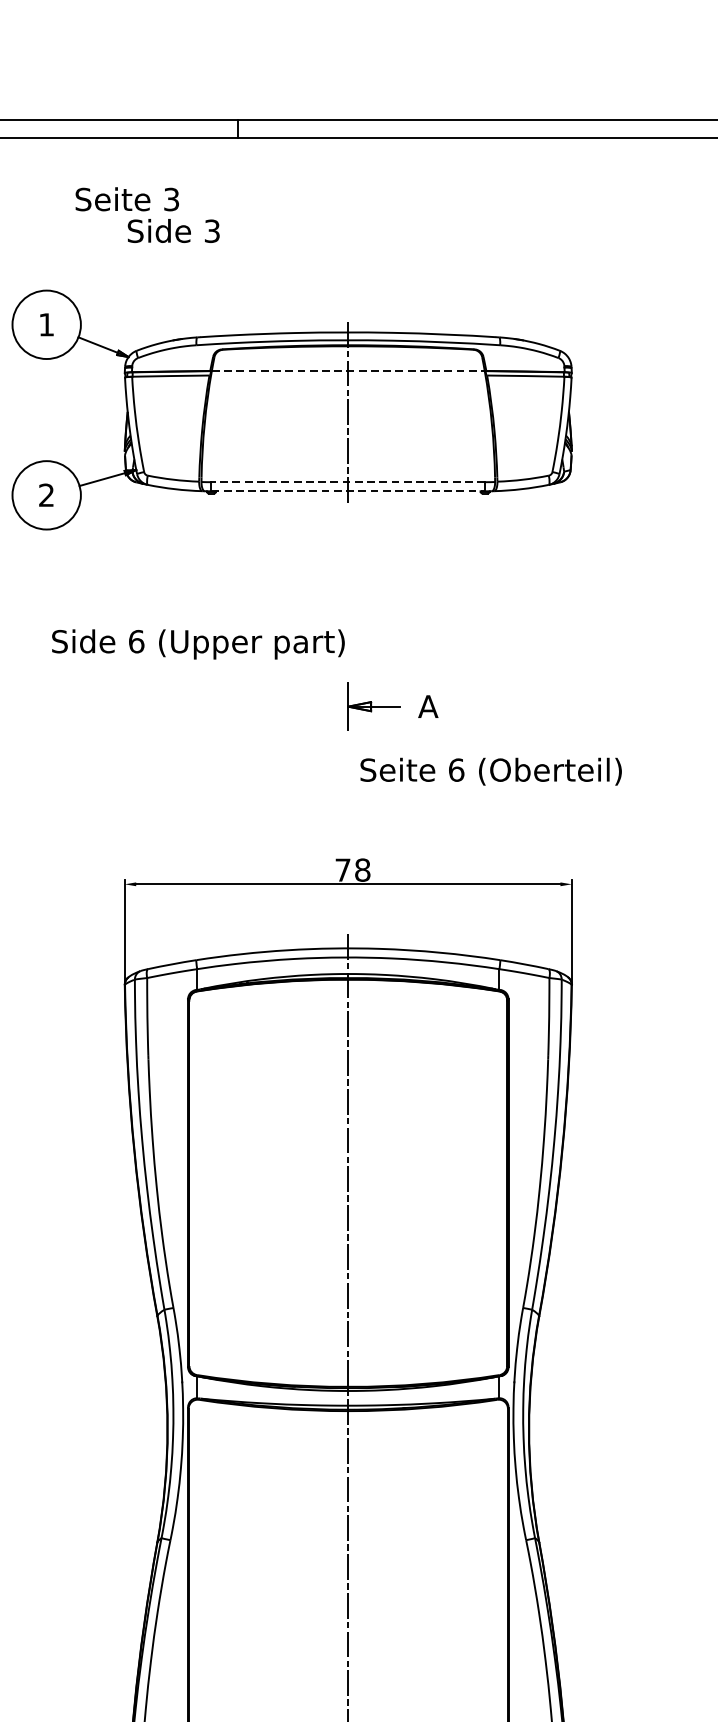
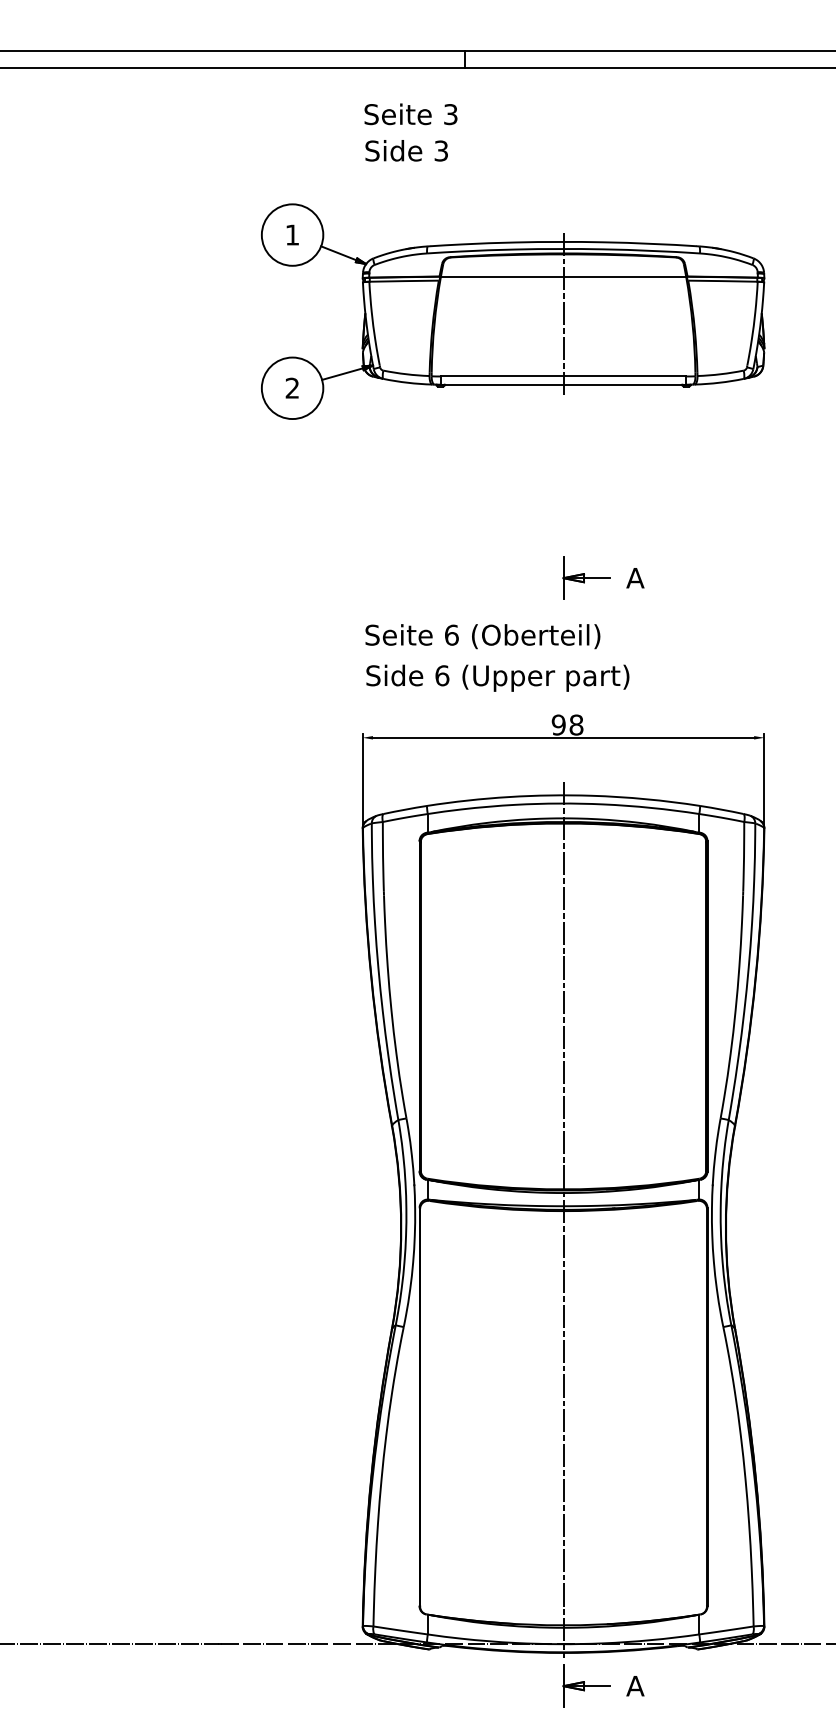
text: (126, 199) -> (410, 114), moved
line: (348, 370) -> (563, 276), dashed -> solid
line: (348, 482) -> (563, 376), dashed -> solid
line: (348, 491) -> (563, 384), dashed -> solid
text: (198, 643) -> (497, 677), moved
text: (490, 771) -> (482, 636), moved
text: (342, 869) -> (558, 724), 78 -> 98

